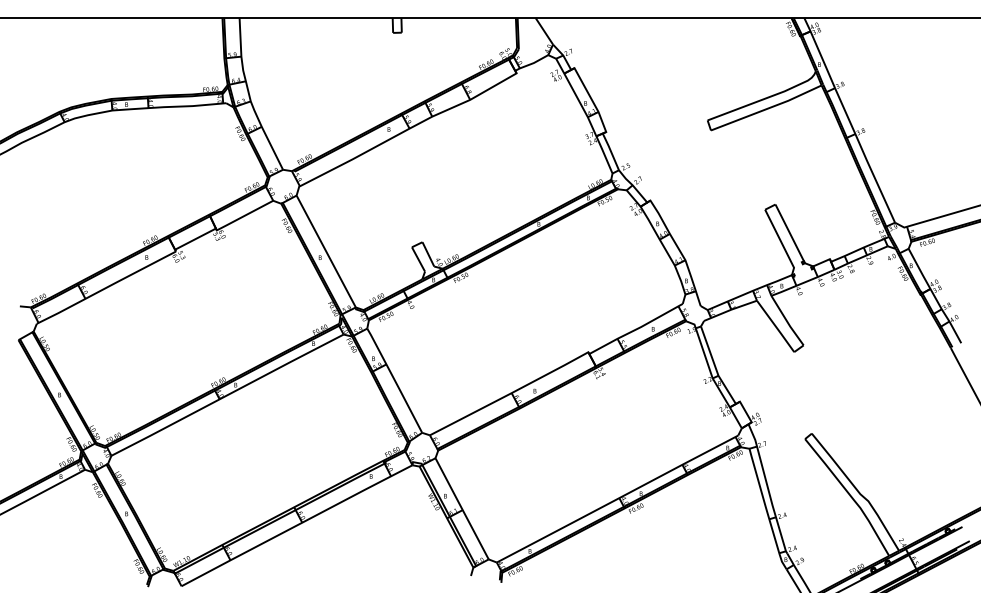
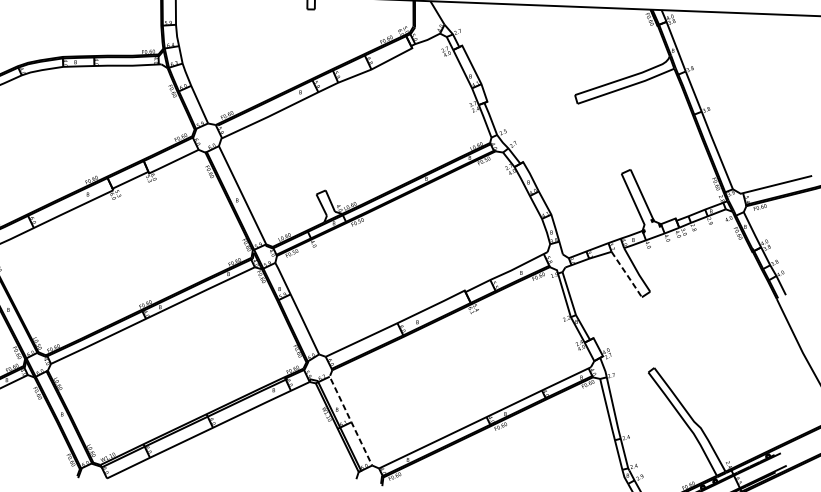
line: (776, 327) -> (627, 275), solid -> dashed
line: (459, 504) -> (348, 417), solid -> dashed

